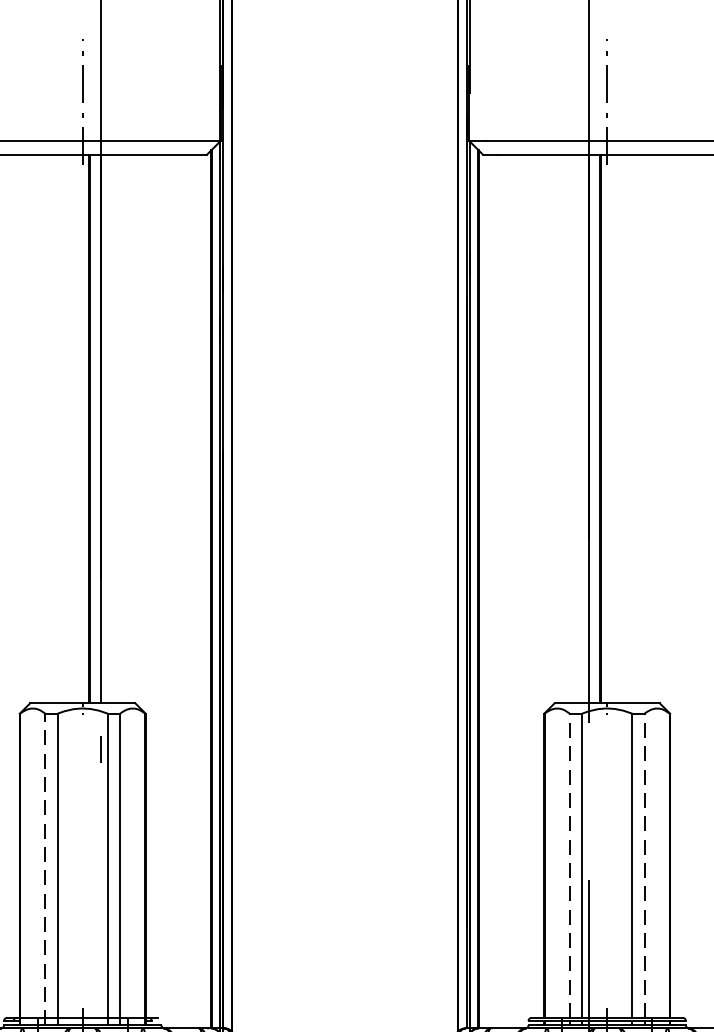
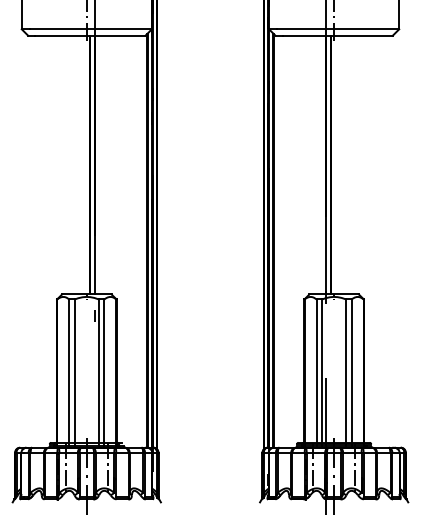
line: (569, 866) -> (316, 371), dashed -> solid
line: (644, 866) -> (351, 371), dashed -> solid
line: (45, 868) -> (69, 372), dashed -> solid

